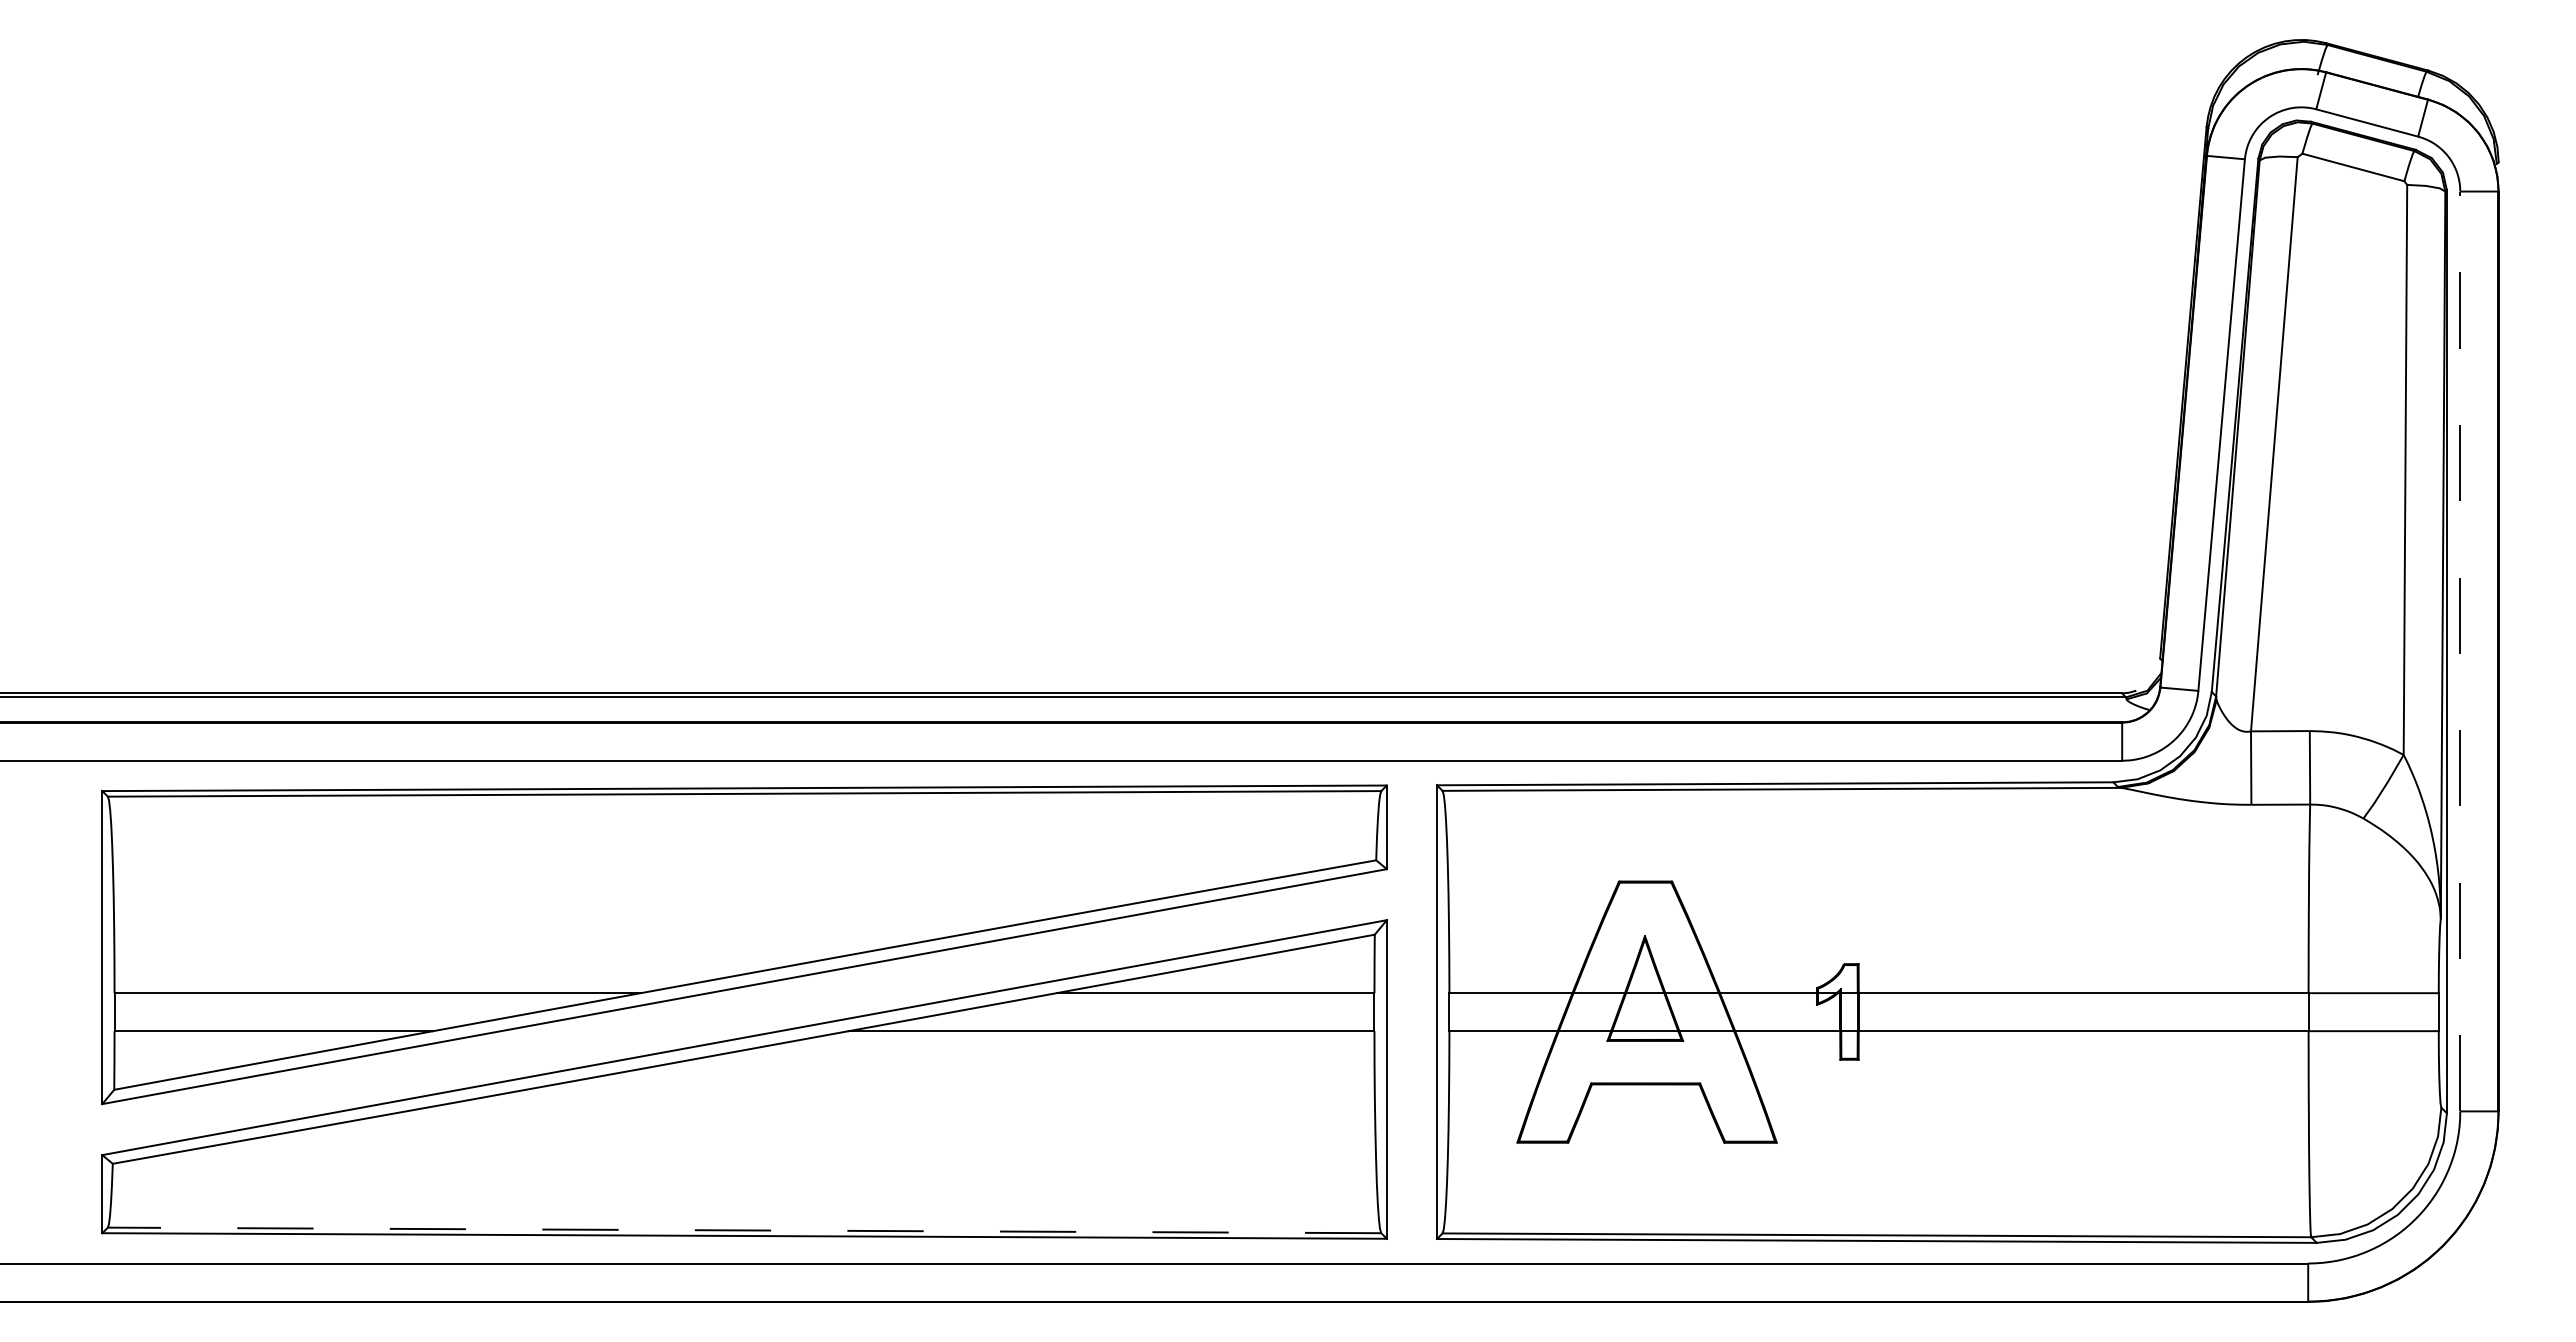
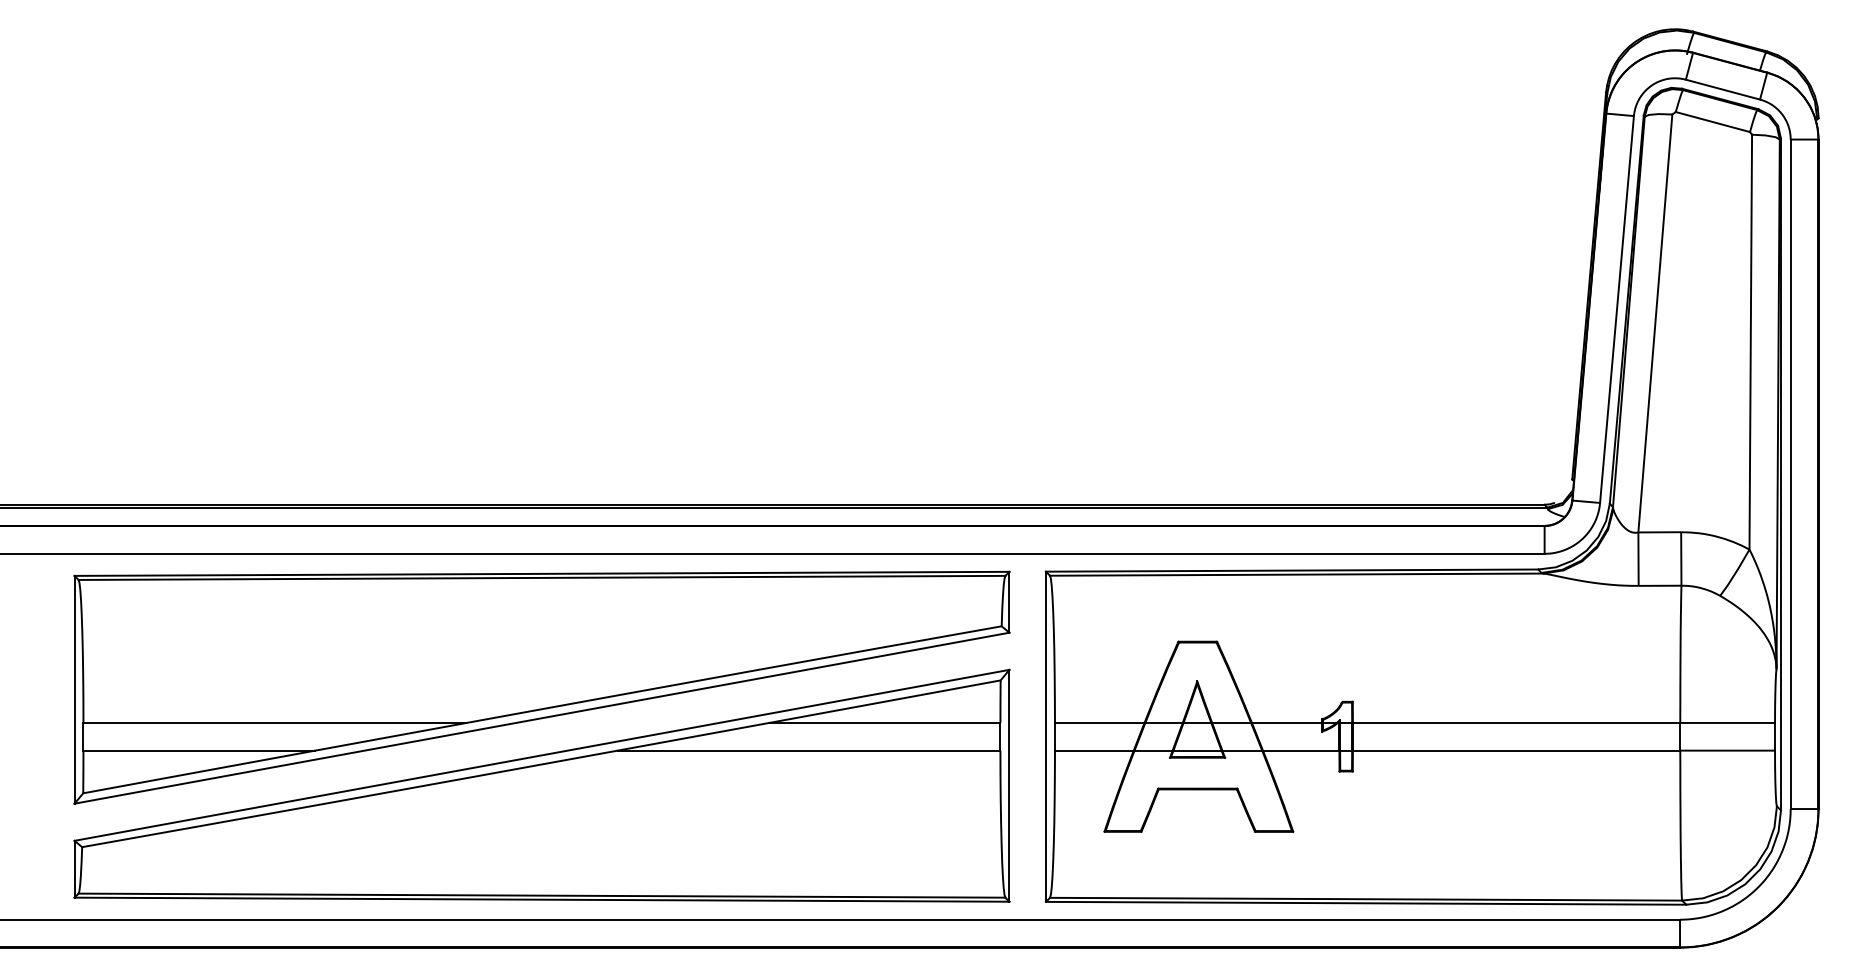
line: (2460, 651) -> (1790, 474), dashed -> solid
line: (744, 1230) -> (541, 895), dashed -> solid

